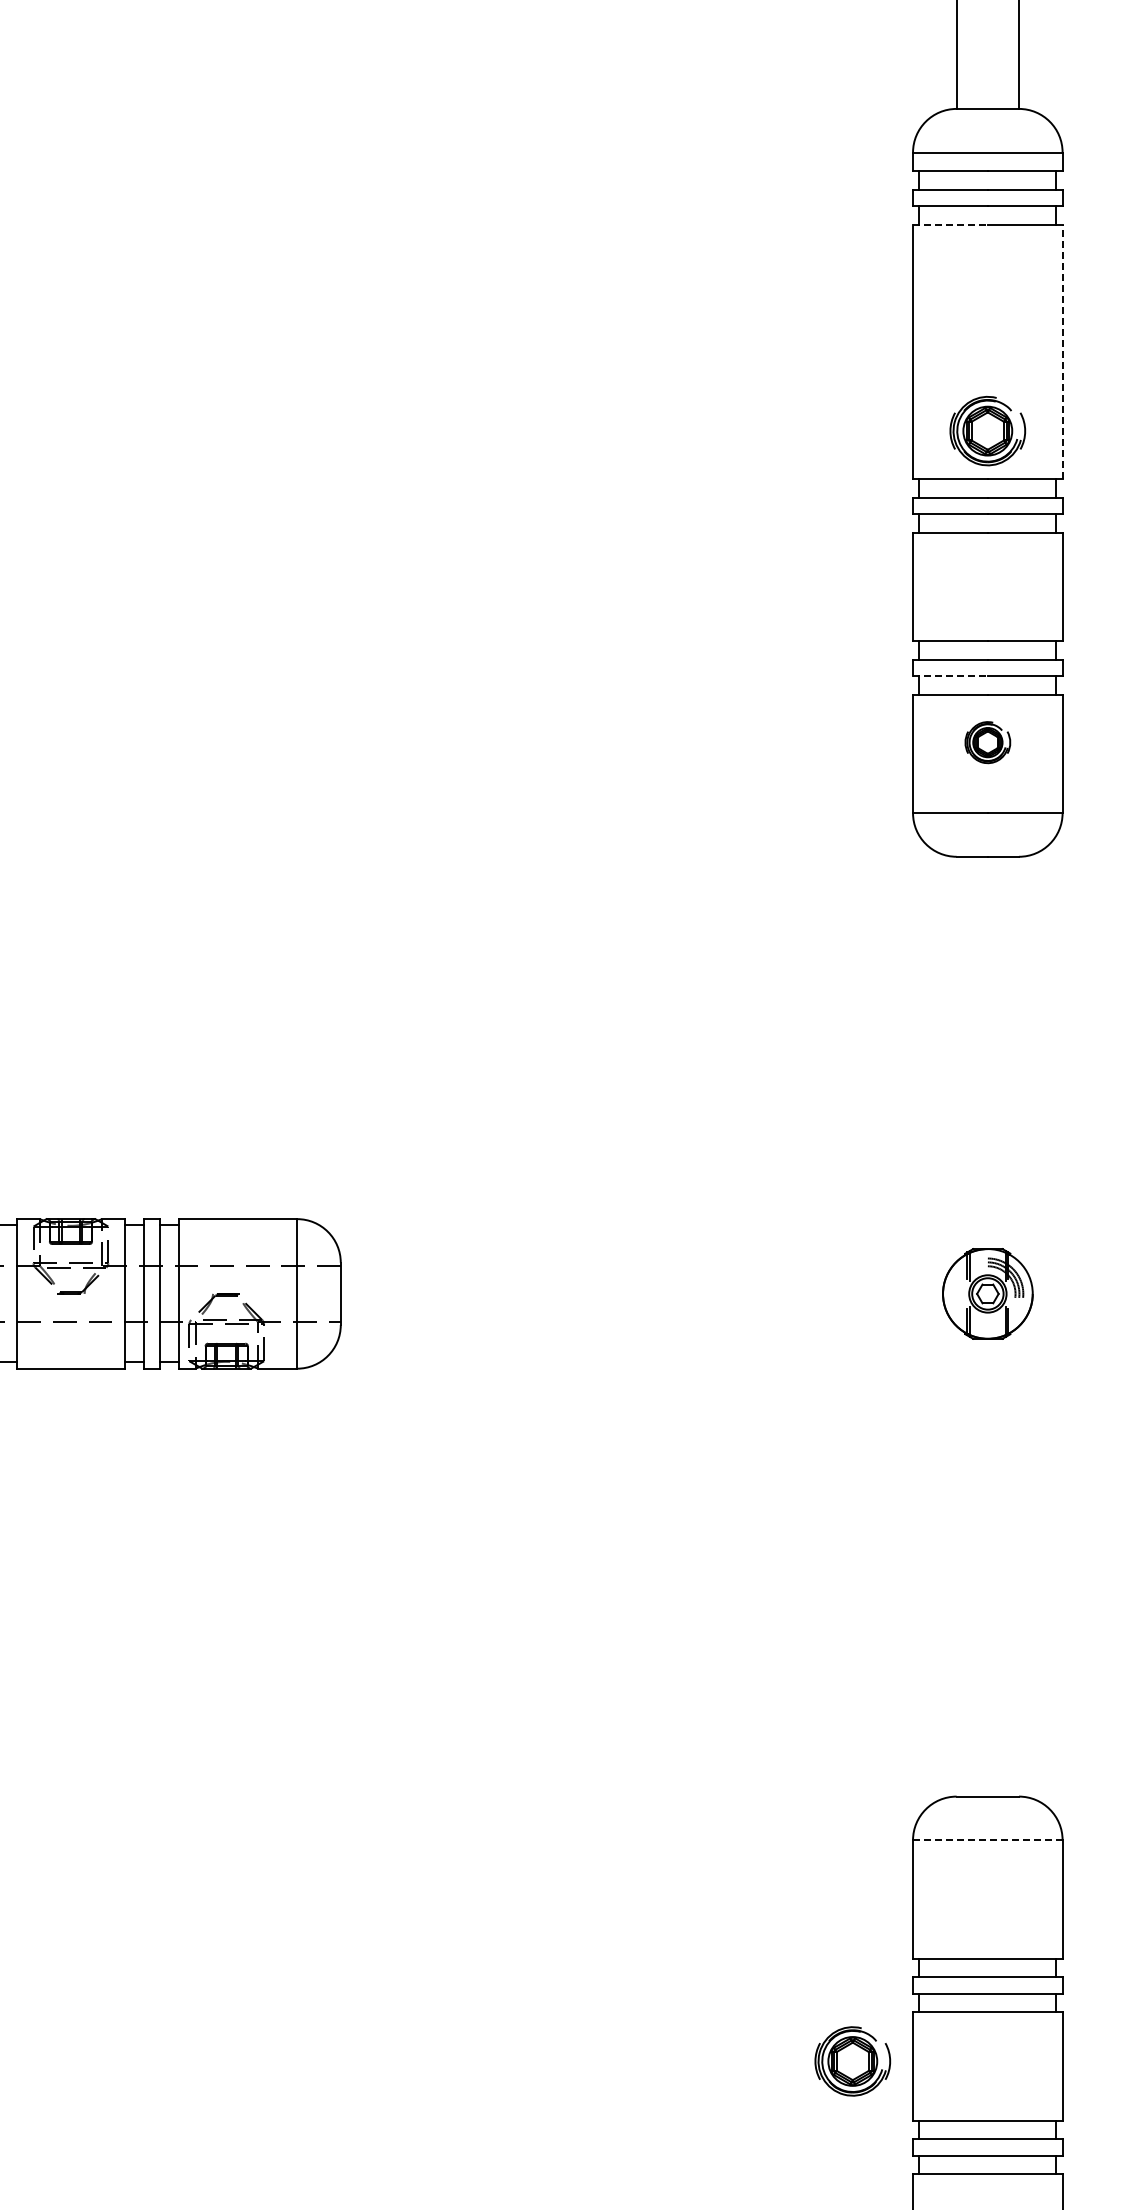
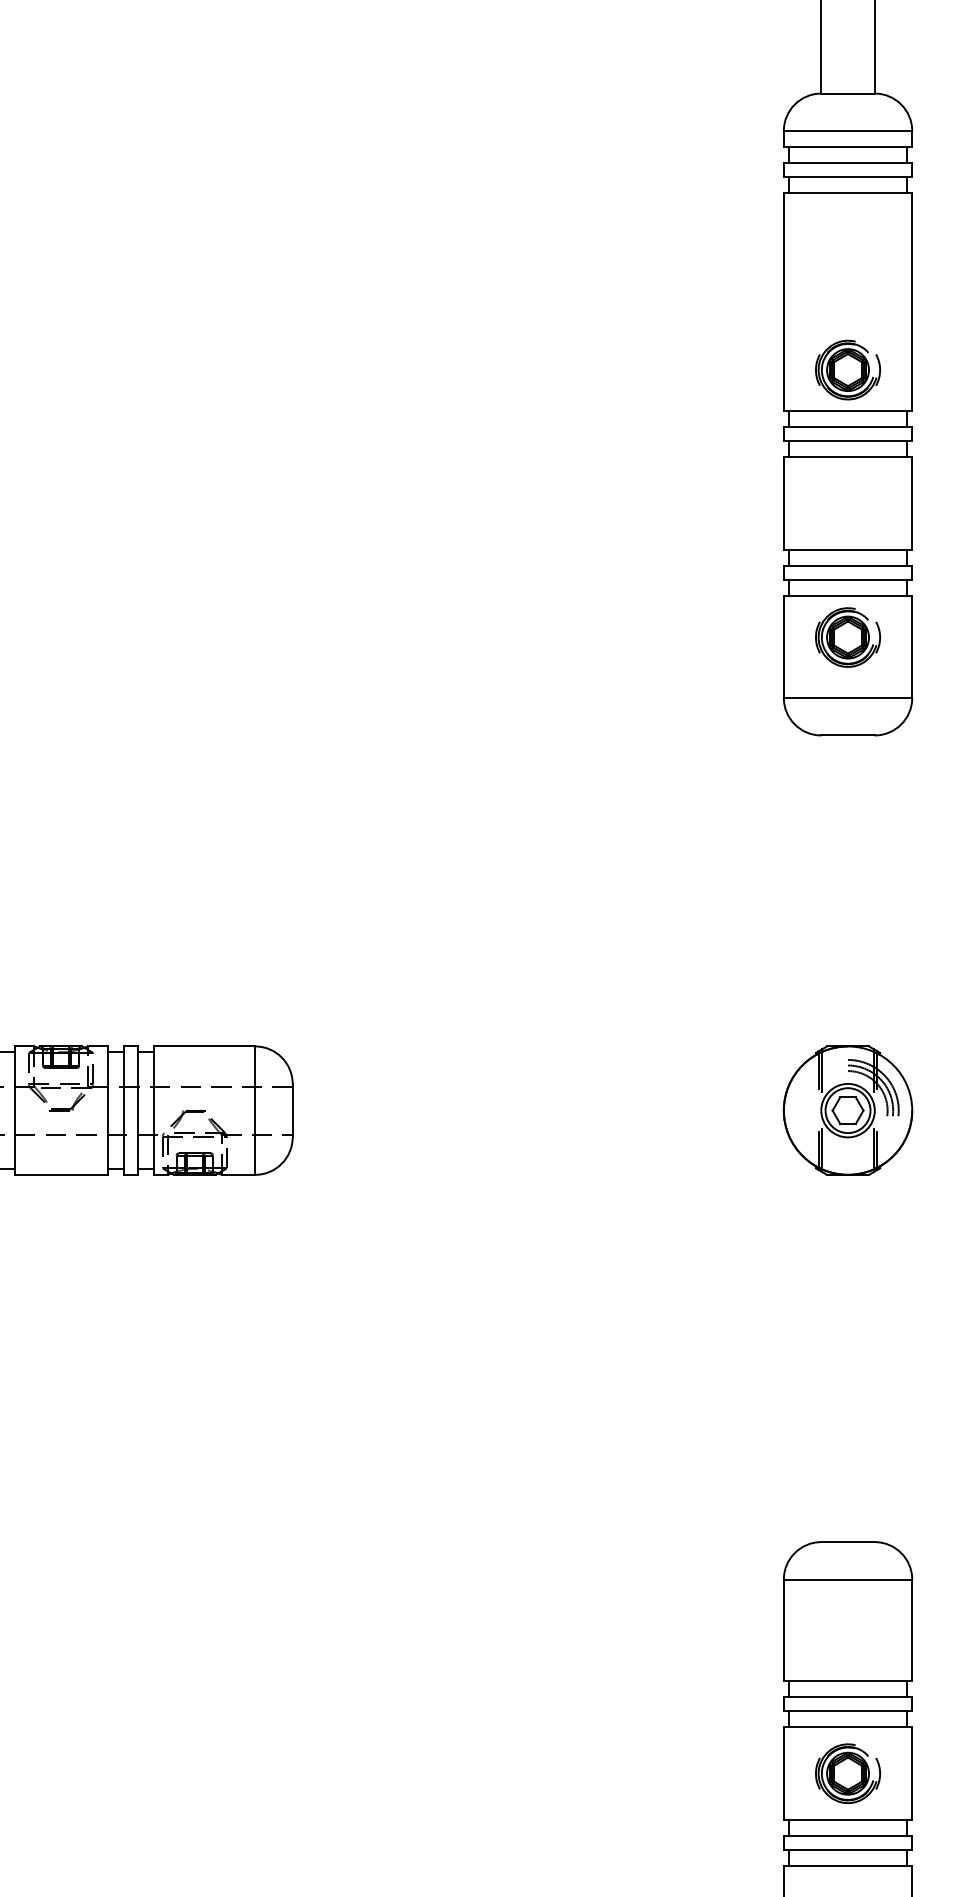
line: (950, 224) -> (816, 192), dashed -> solid
line: (1062, 351) -> (912, 301), dashed -> solid
line: (950, 676) -> (816, 580), dashed -> solid
part: (987, 742) -> (847, 637), size x1.67
part: (987, 1293) -> (847, 1110), size x1.67
line: (987, 1840) -> (847, 1579), dashed -> solid
part: (852, 2061) -> (847, 1773), moved

